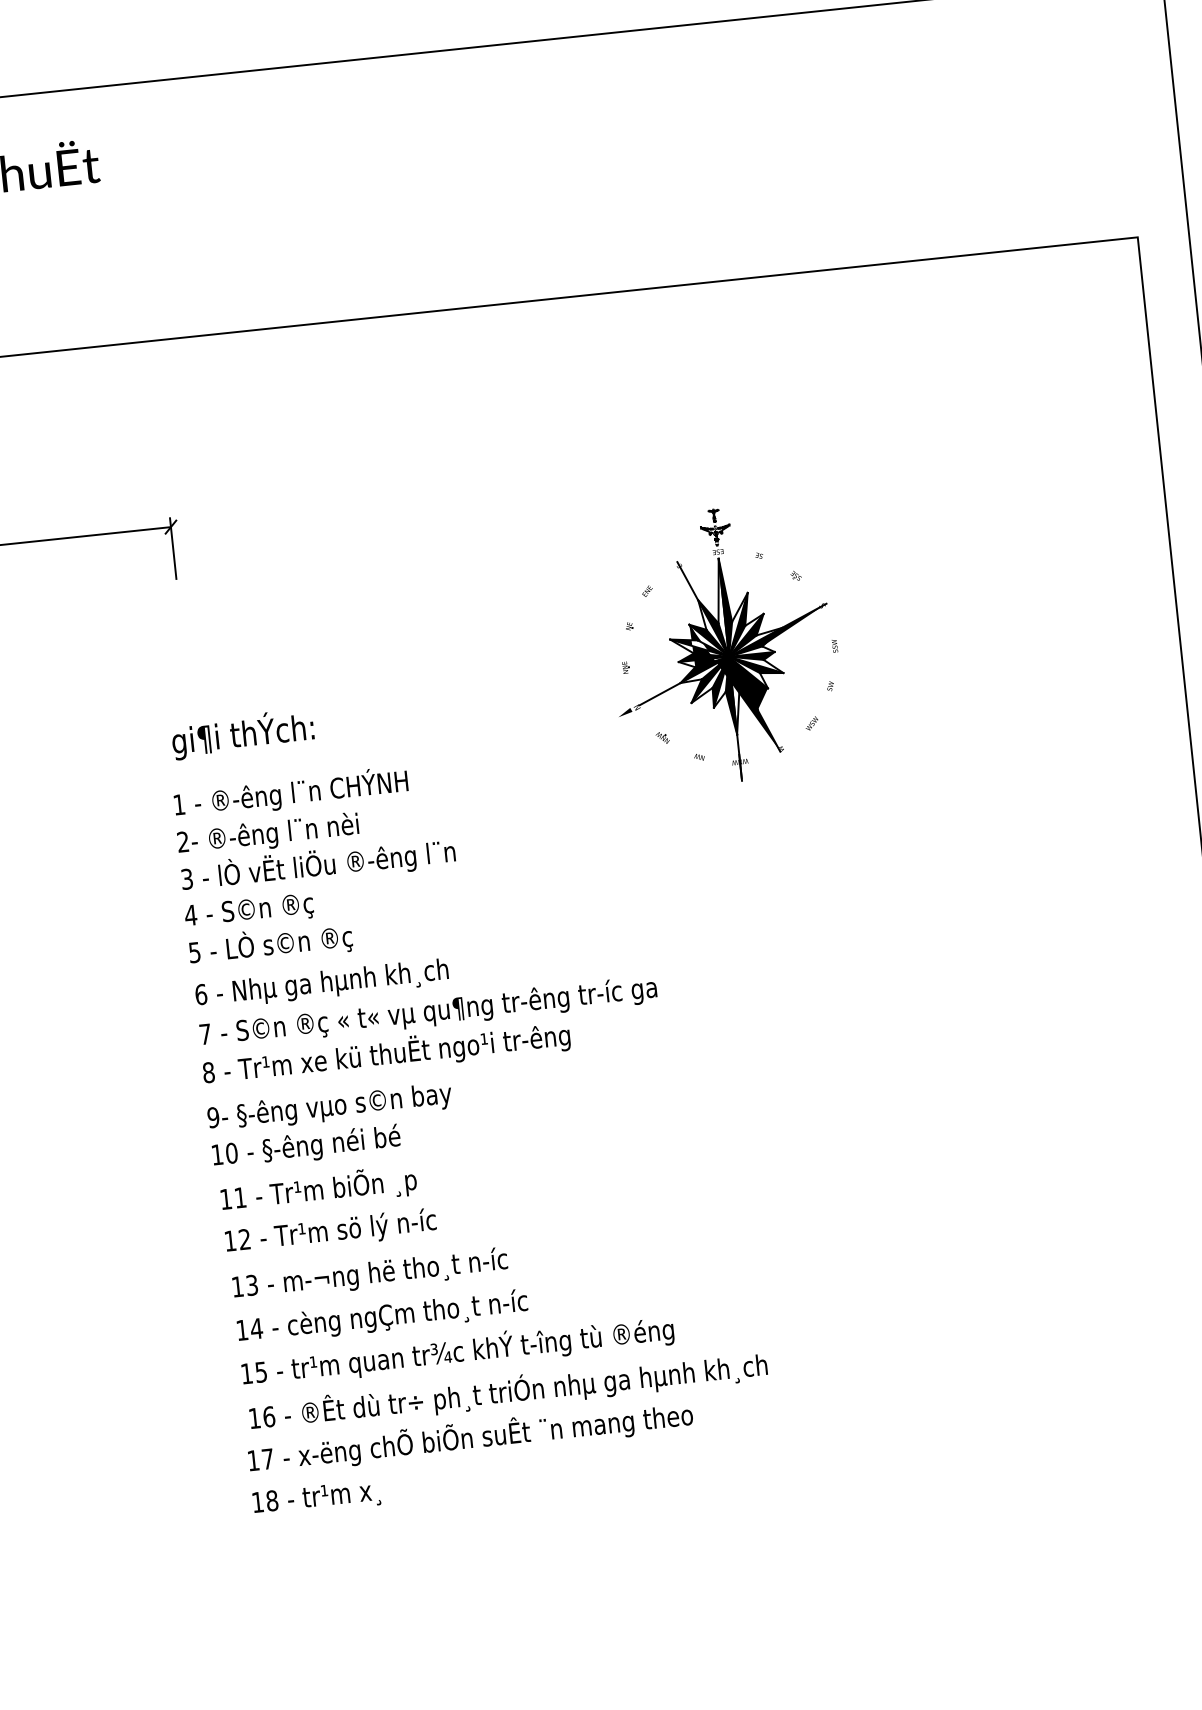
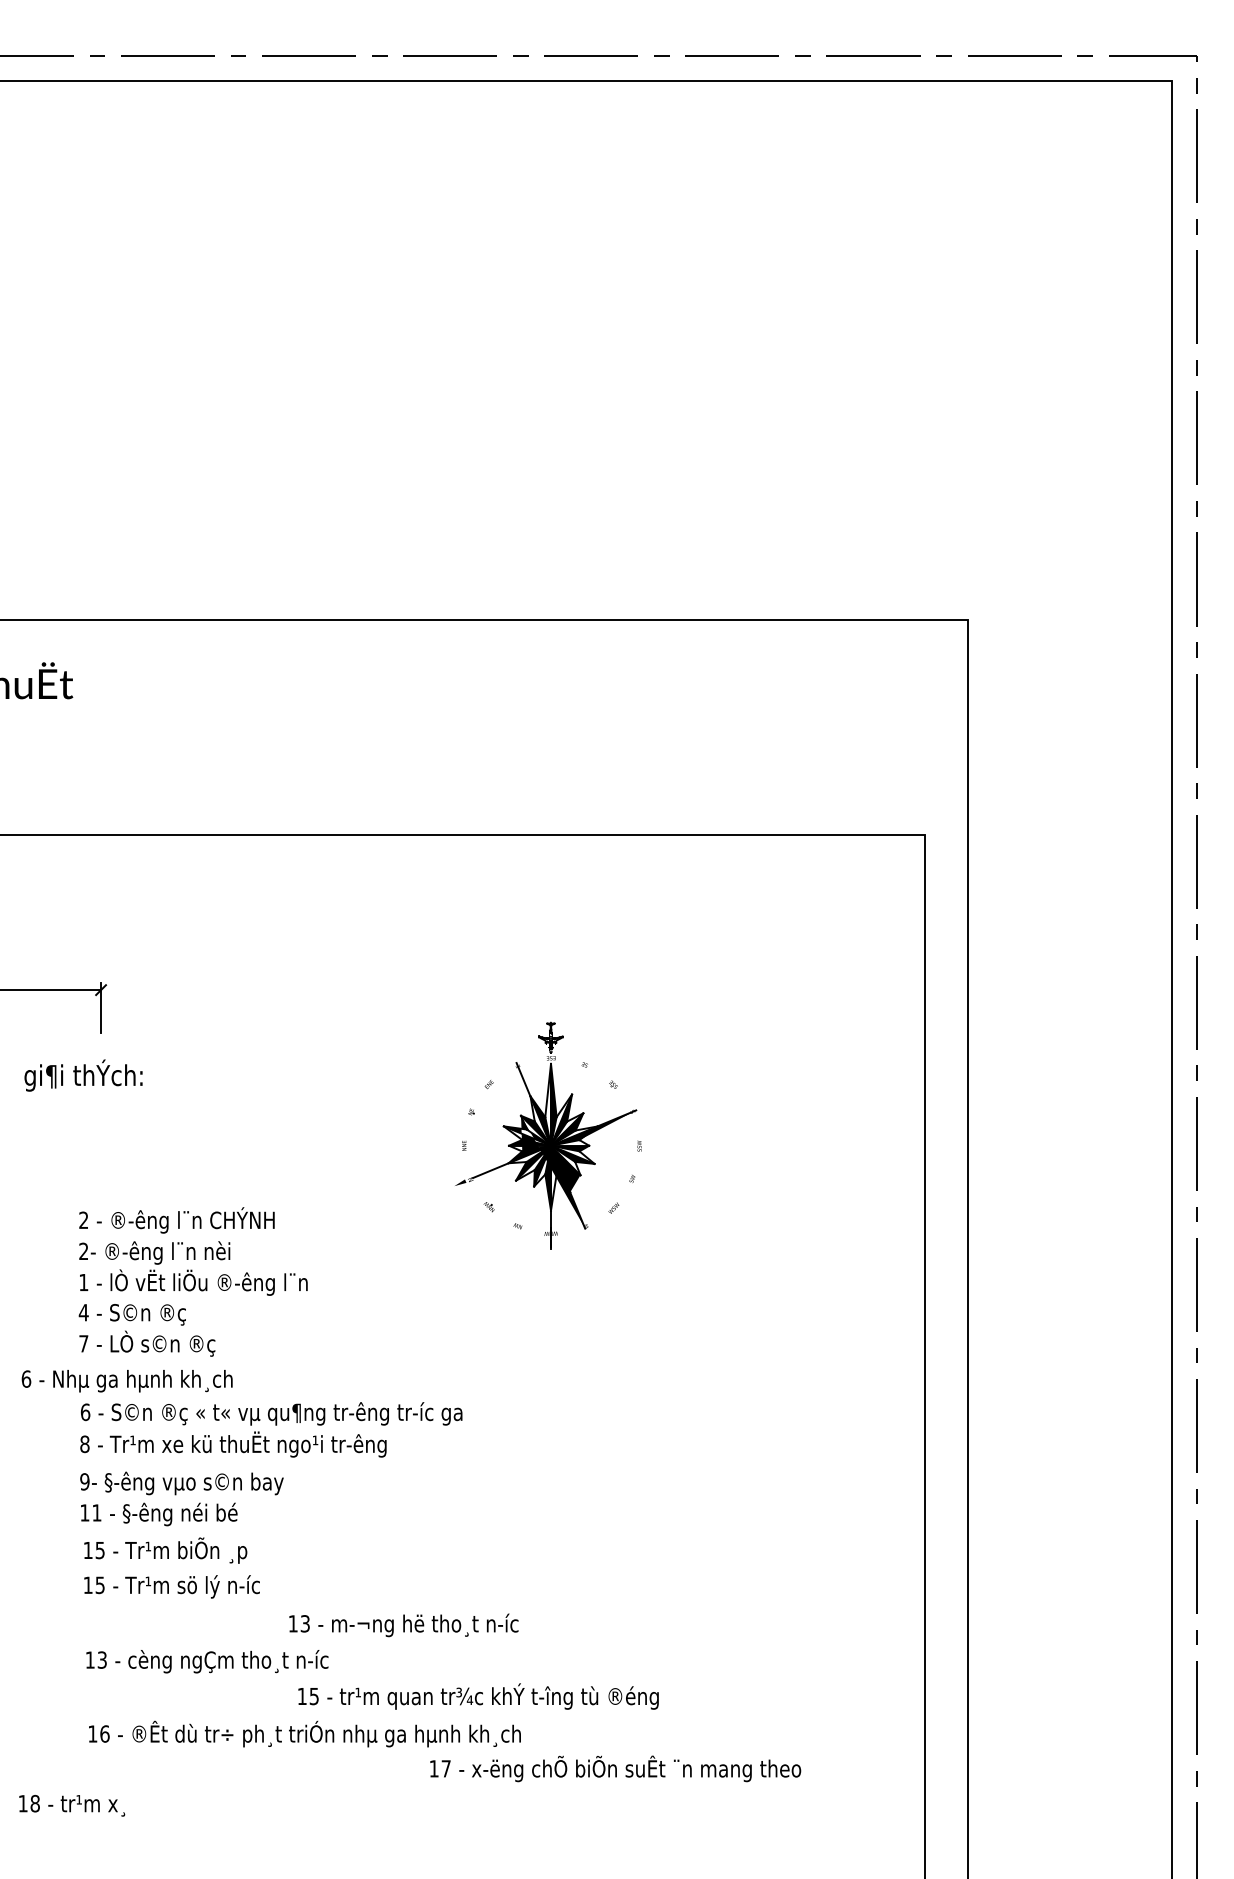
text: (242, 734) -> (83, 1075), moved
text: (178, 803) -> (83, 1219), 1 -> 2
text: (186, 879) -> (83, 1282), 3 -> 1
text: (194, 952) -> (83, 1343), 5 -> 7
text: (321, 984) -> (126, 1381), moved
text: (205, 1034) -> (85, 1412), 7 -> 6
text: (231, 1152) -> (96, 1512), 10 -> 11
text: (239, 1197) -> (99, 1550), 11 -> 15
text: (243, 1239) -> (99, 1585), 12 -> 15
text: (369, 1274) -> (403, 1625), moved
text: (256, 1328) -> (102, 1659), 14 -> 13
text: (457, 1351) -> (478, 1696), moved
text: (470, 1437) -> (615, 1768), moved
text: (317, 1498) -> (72, 1805), moved

